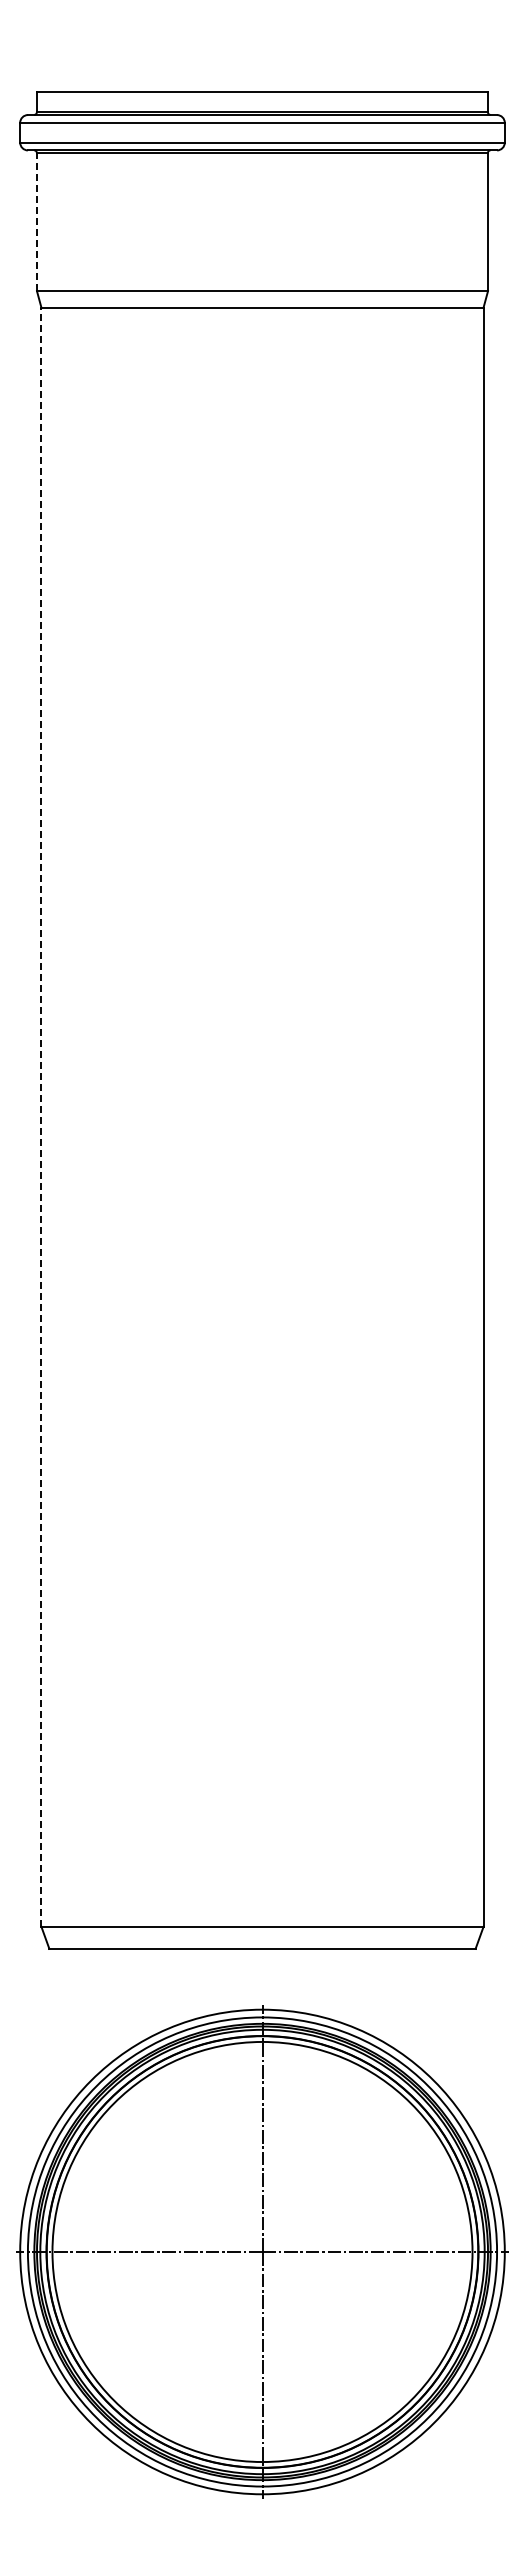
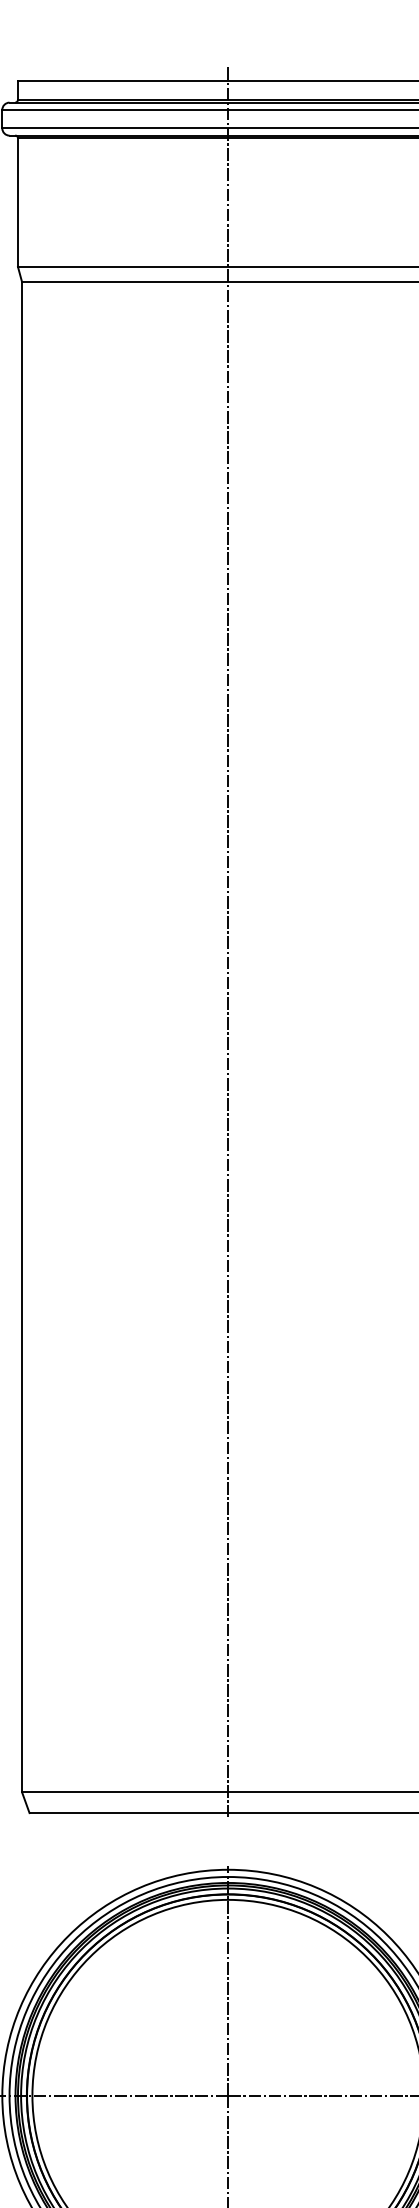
line: (37, 221) -> (18, 201), dashed -> solid
line: (262, 1015) -> (228, 942), added
line: (41, 1117) -> (22, 1037), dashed -> solid

